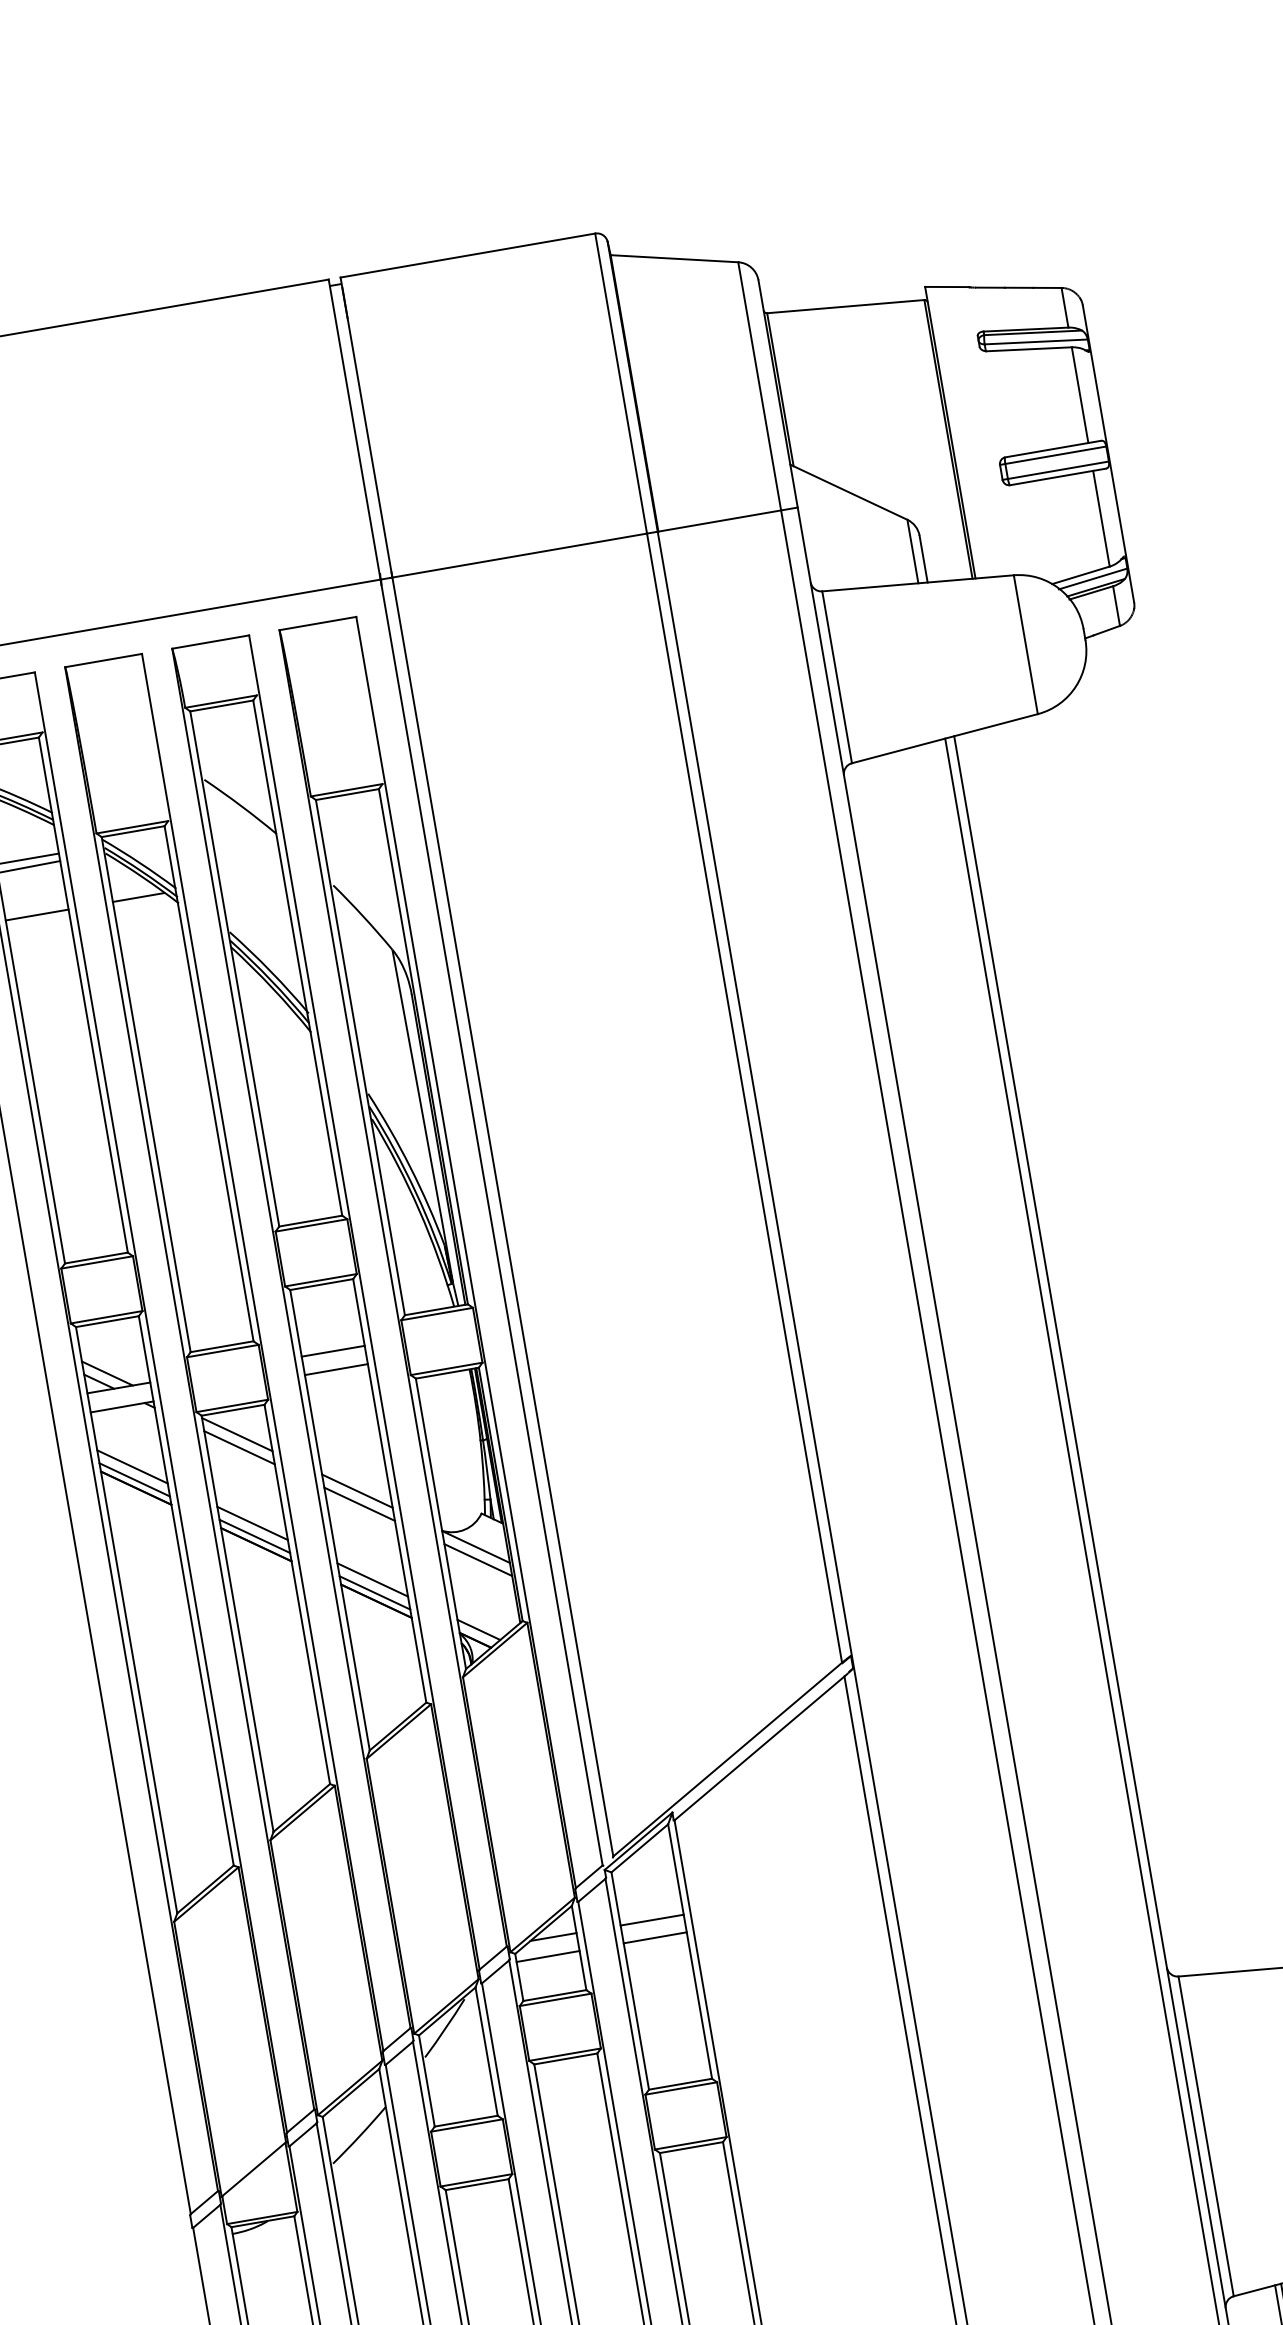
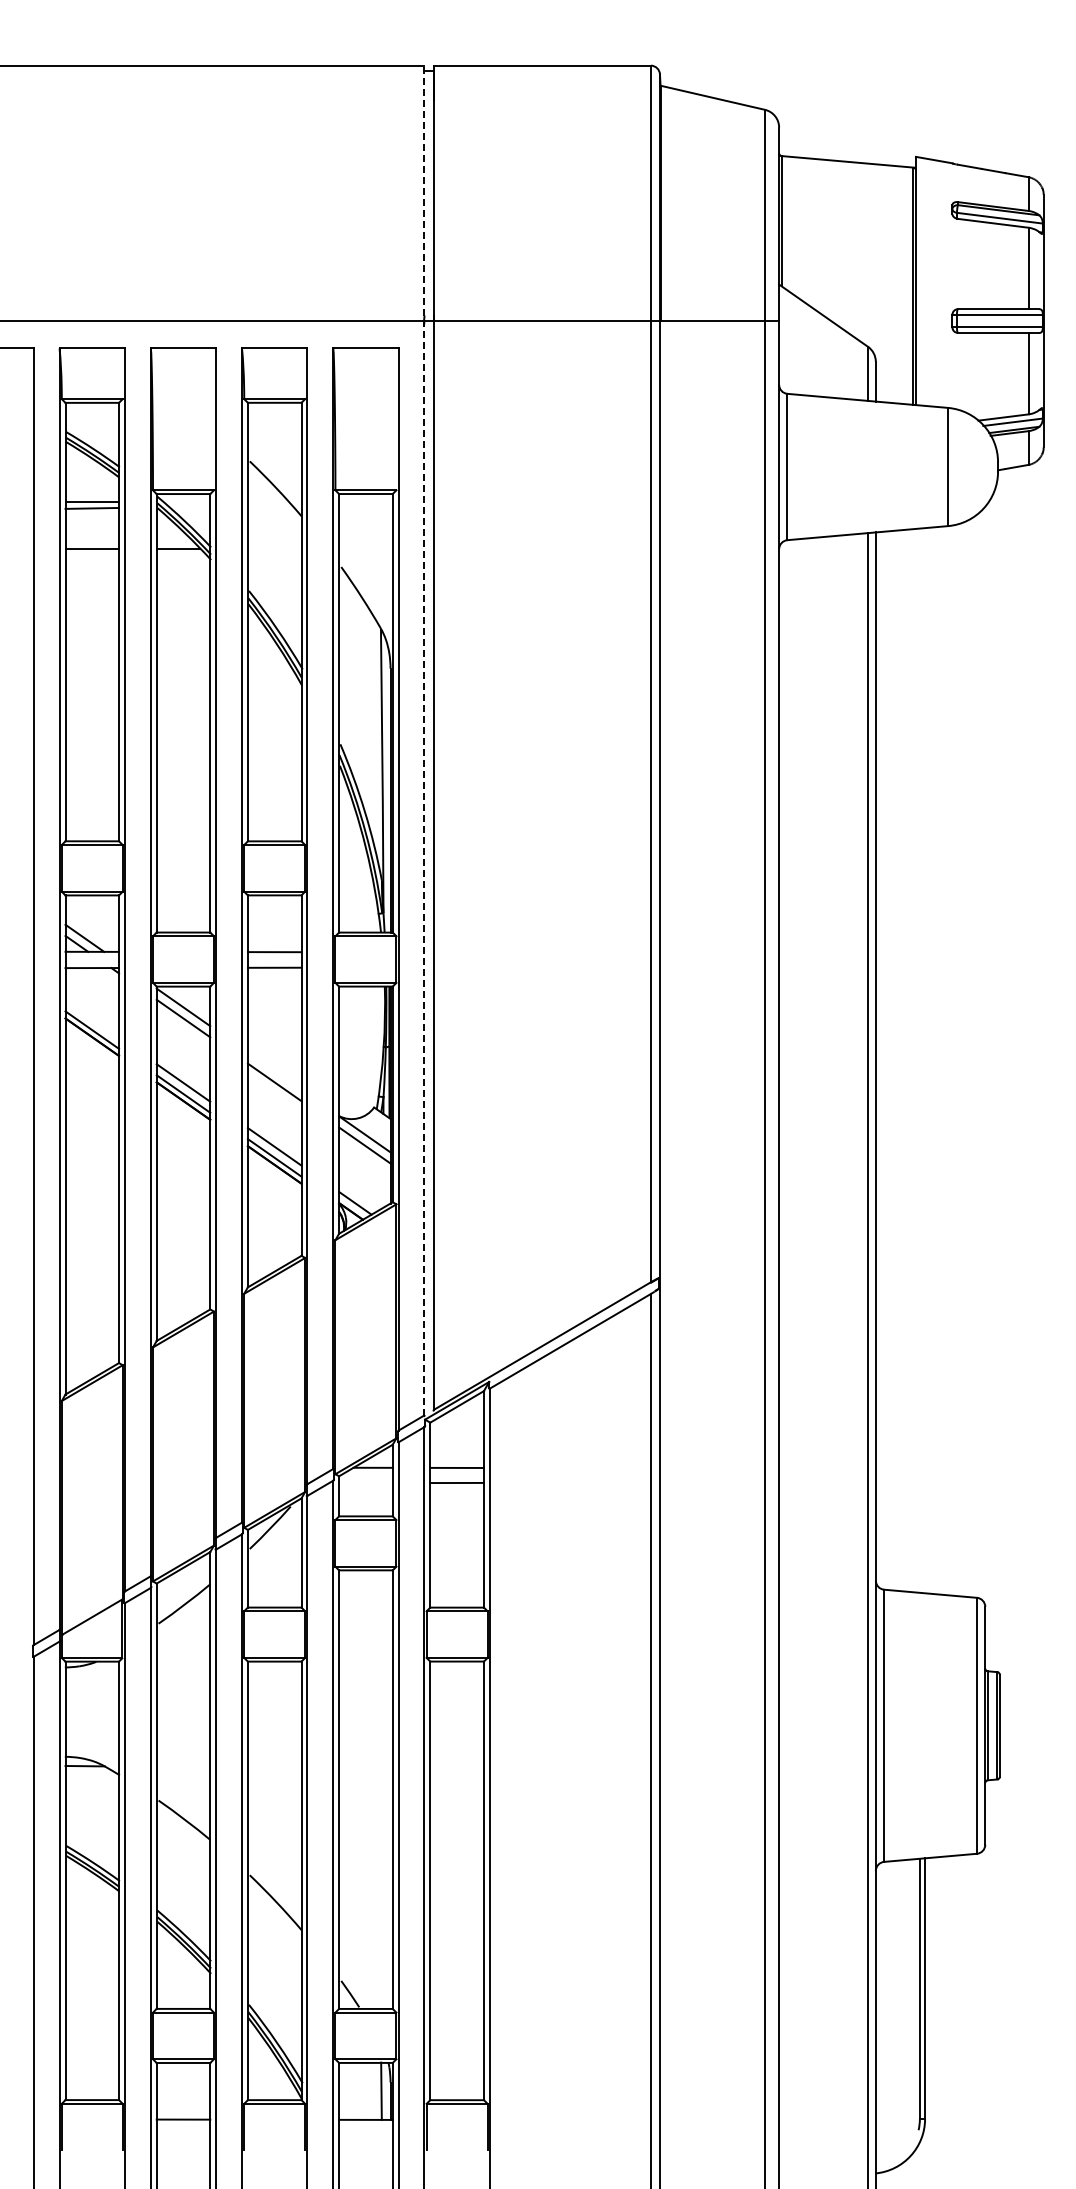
line: (466, 1072) -> (424, 740), solid -> dashed
line: (132, 1466) -> (92, 1018), removed
line: (357, 1491) -> (274, 1071), removed
line: (547, 1957) -> (365, 1483), removed

